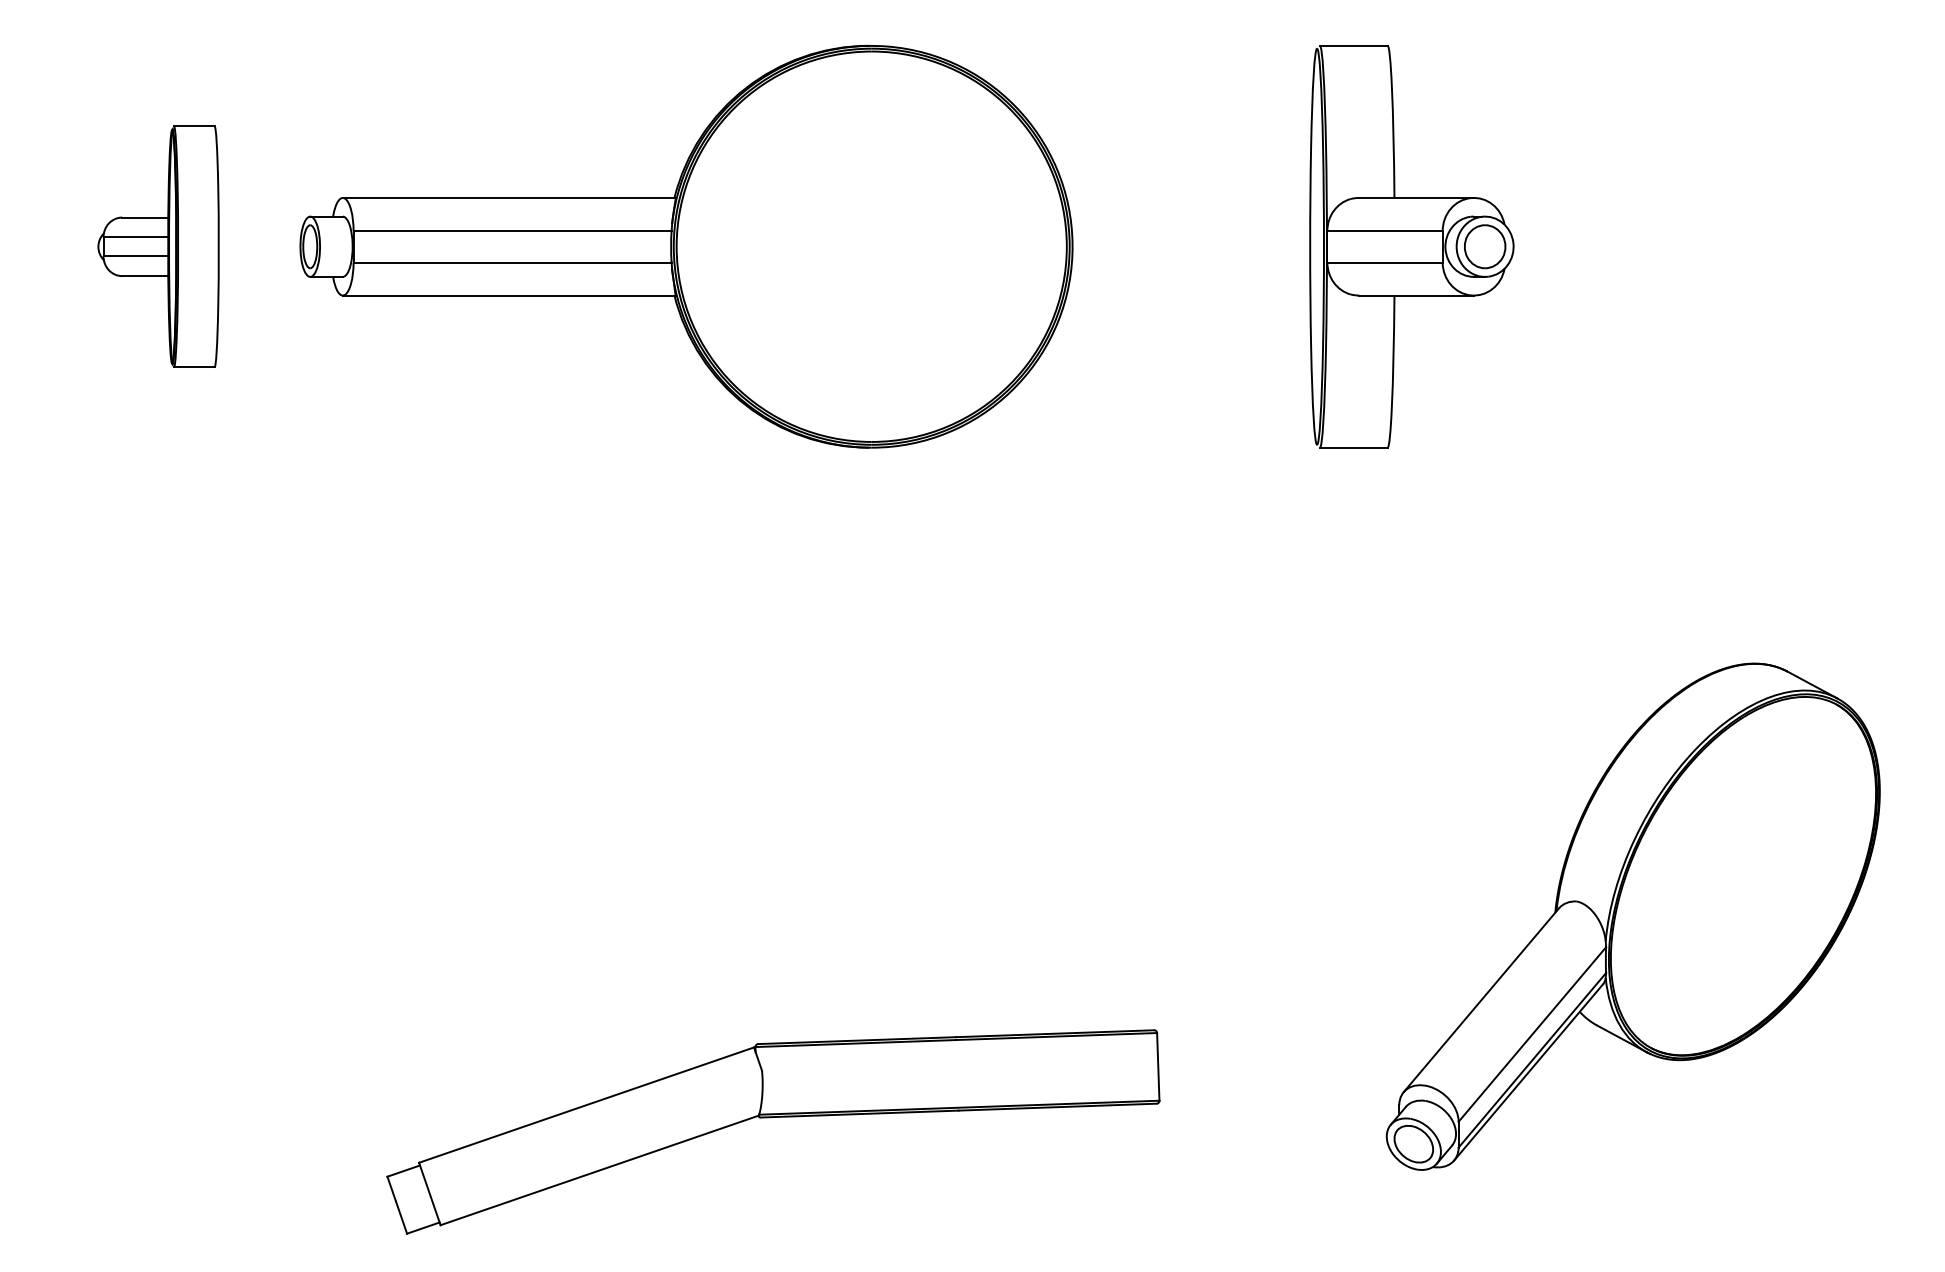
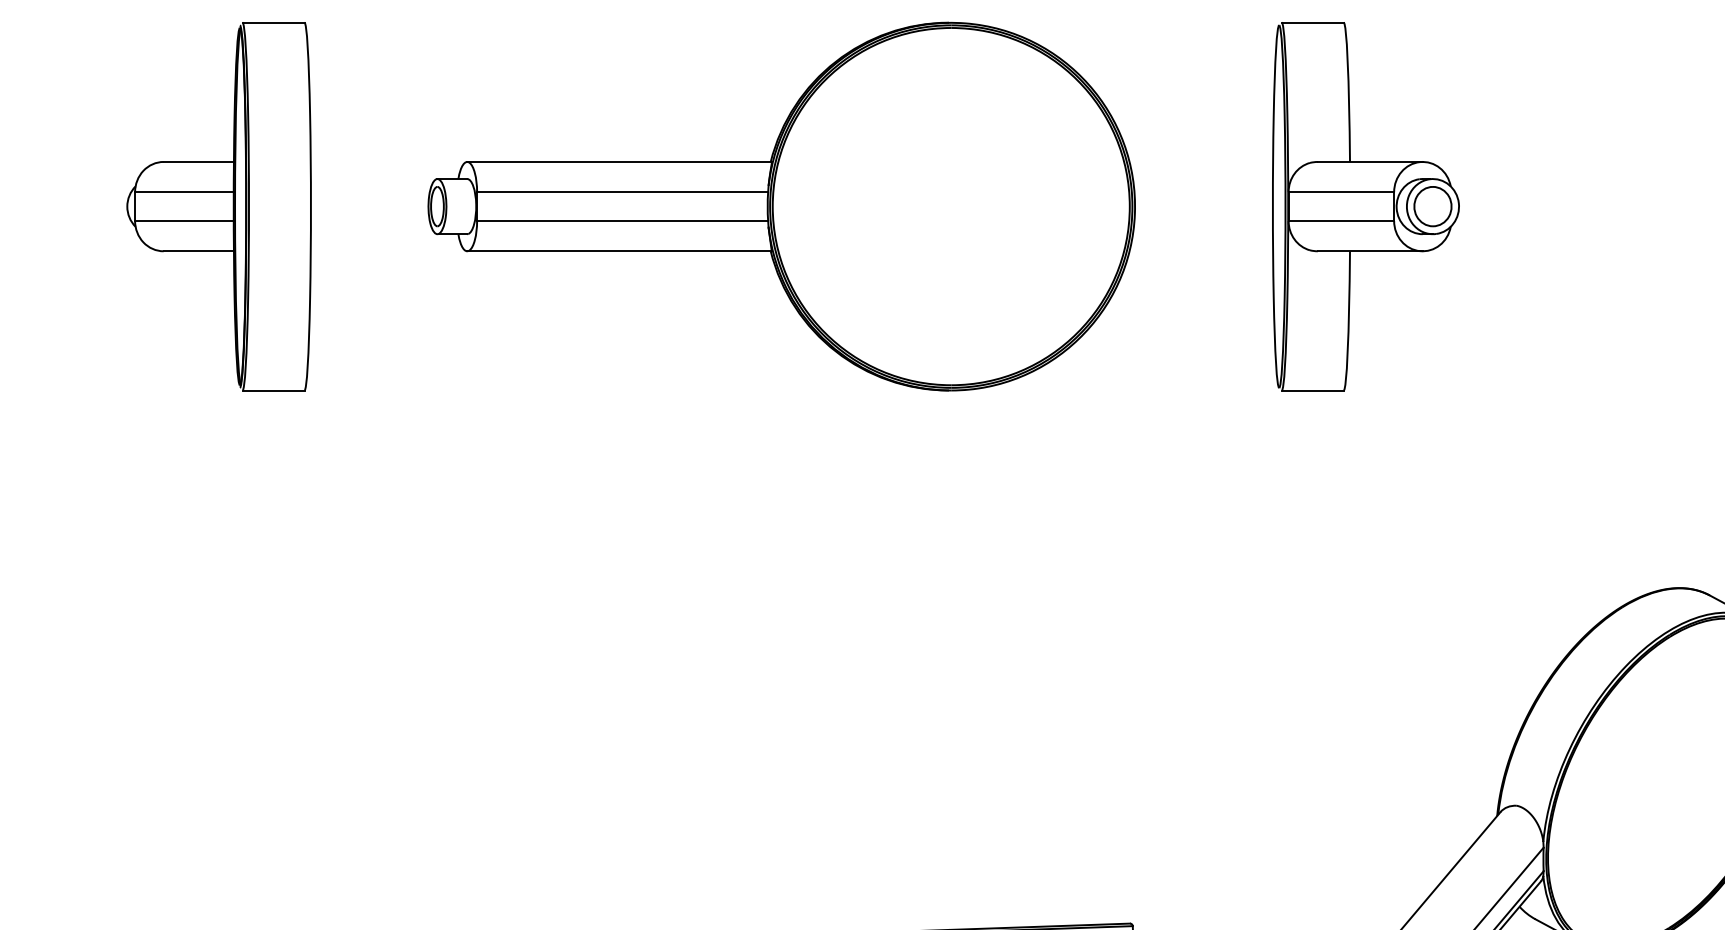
part: (158, 246) -> (218, 206), size x1.67
part: (686, 246) -> (781, 206), moved

